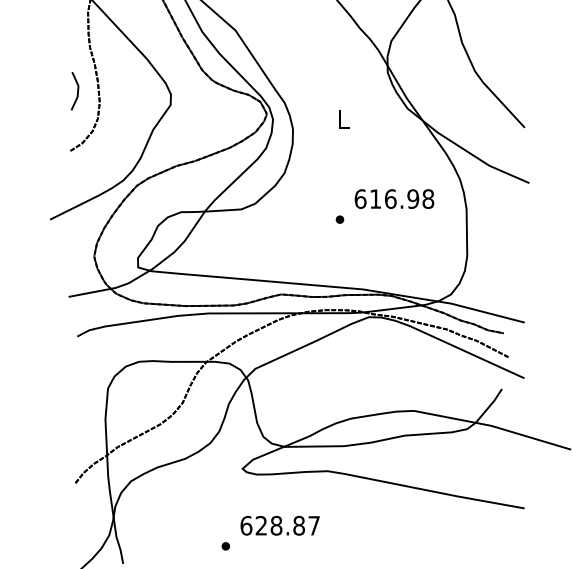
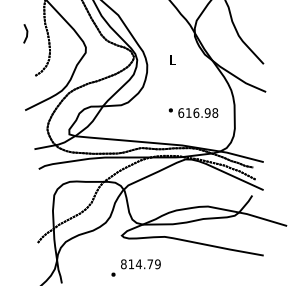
line: (76, 90) -> (26, 33), moved
text: (394, 197) -> (198, 112), moved
text: (279, 526) -> (140, 264), 628.87 -> 814.79

